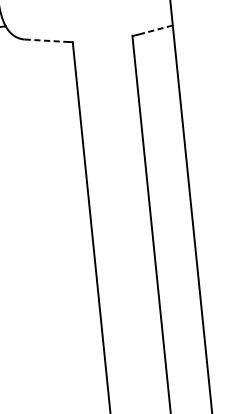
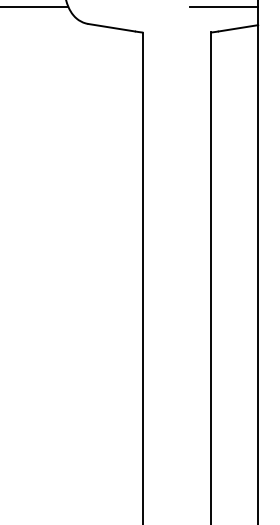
line: (141, 12) -> (224, 6), added
line: (155, 30) -> (238, 28), dashed -> solid
line: (45, 40) -> (111, 27), dashed -> solid

